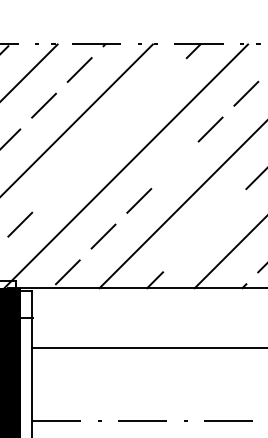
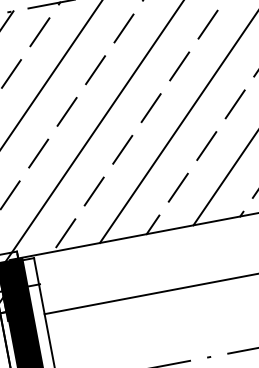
line: (162, 81) -> (123, 28), added
line: (127, 117) -> (95, 70), added
line: (91, 153) -> (66, 112), added
line: (174, 165) -> (150, 108), added
line: (55, 188) -> (38, 153), added
line: (222, 212) -> (206, 145), added
line: (186, 248) -> (177, 187), added

